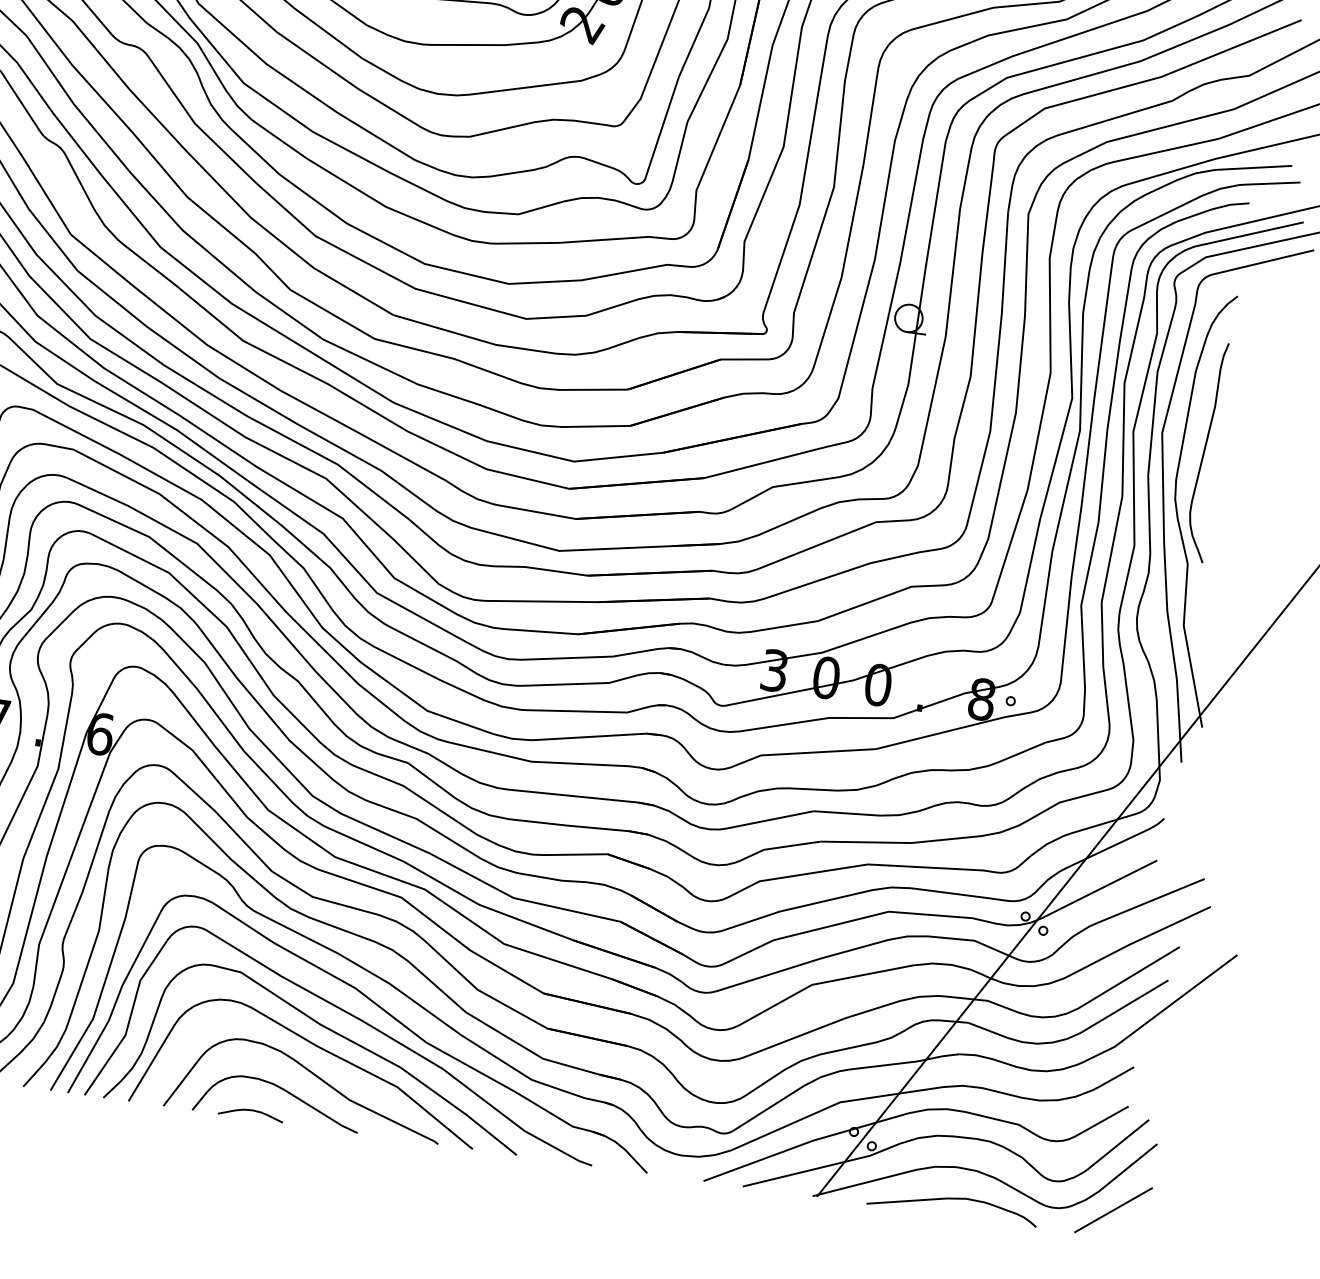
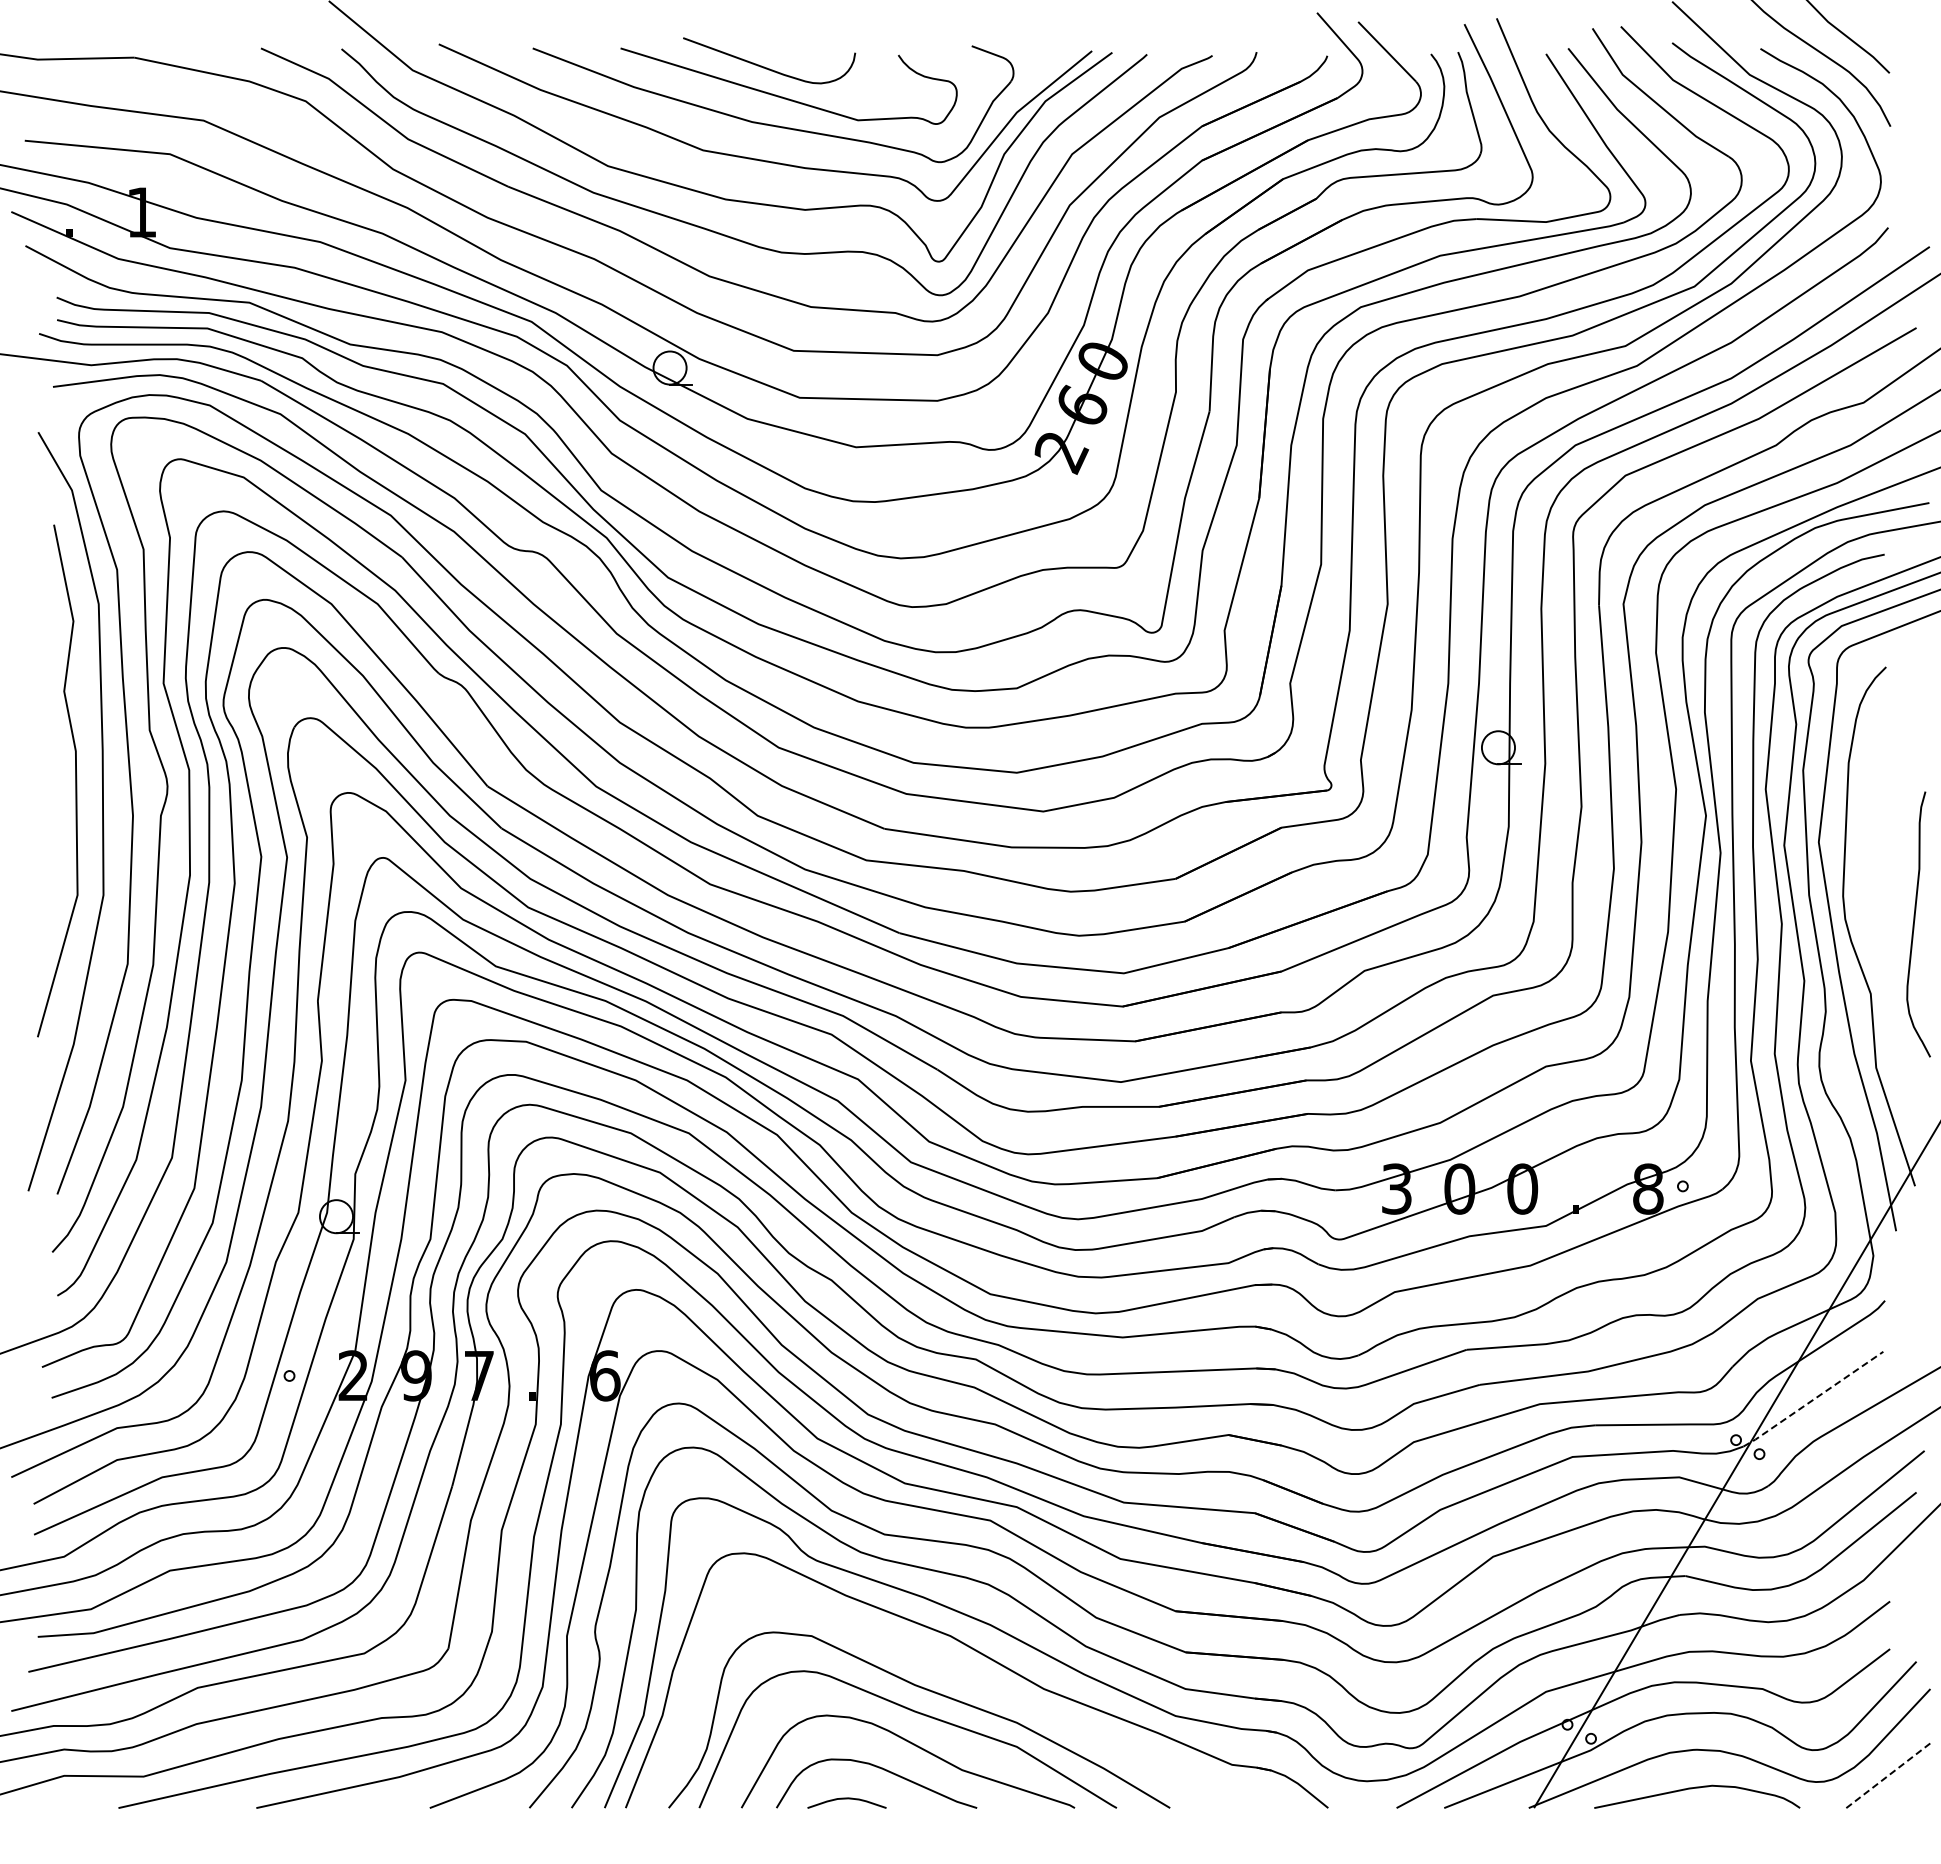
curve: (1204, 451) -> (1914, 924), moved
line: (1094, 891) -> (1813, 1399), solid -> dashed
curve: (360, 1021) -> (962, 1674), removed
line: (1113, 1209) -> (1889, 1774), solid -> dashed

